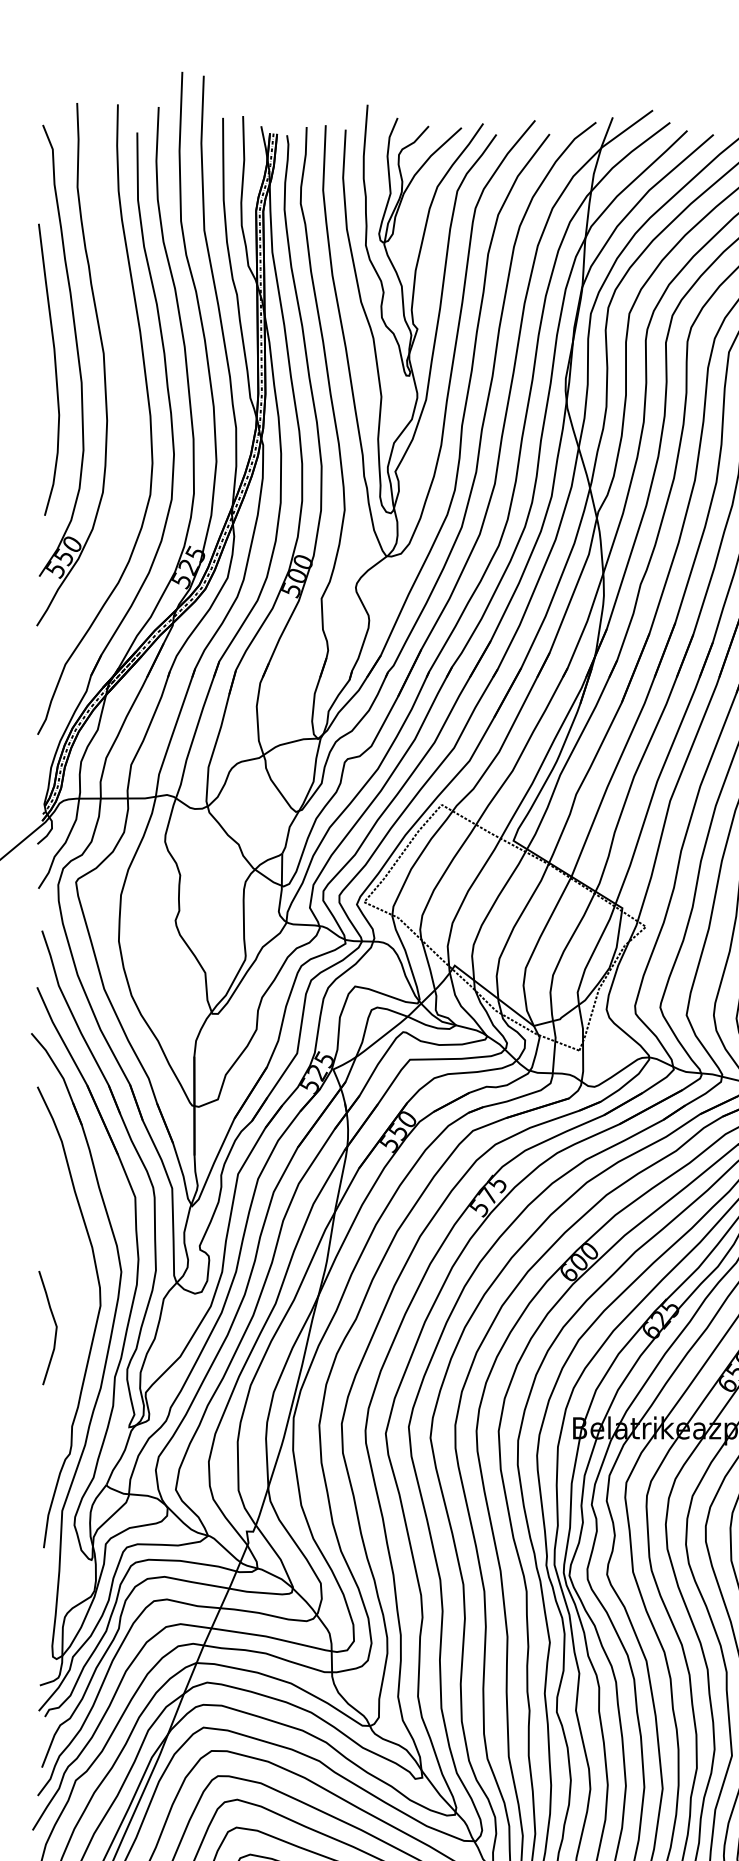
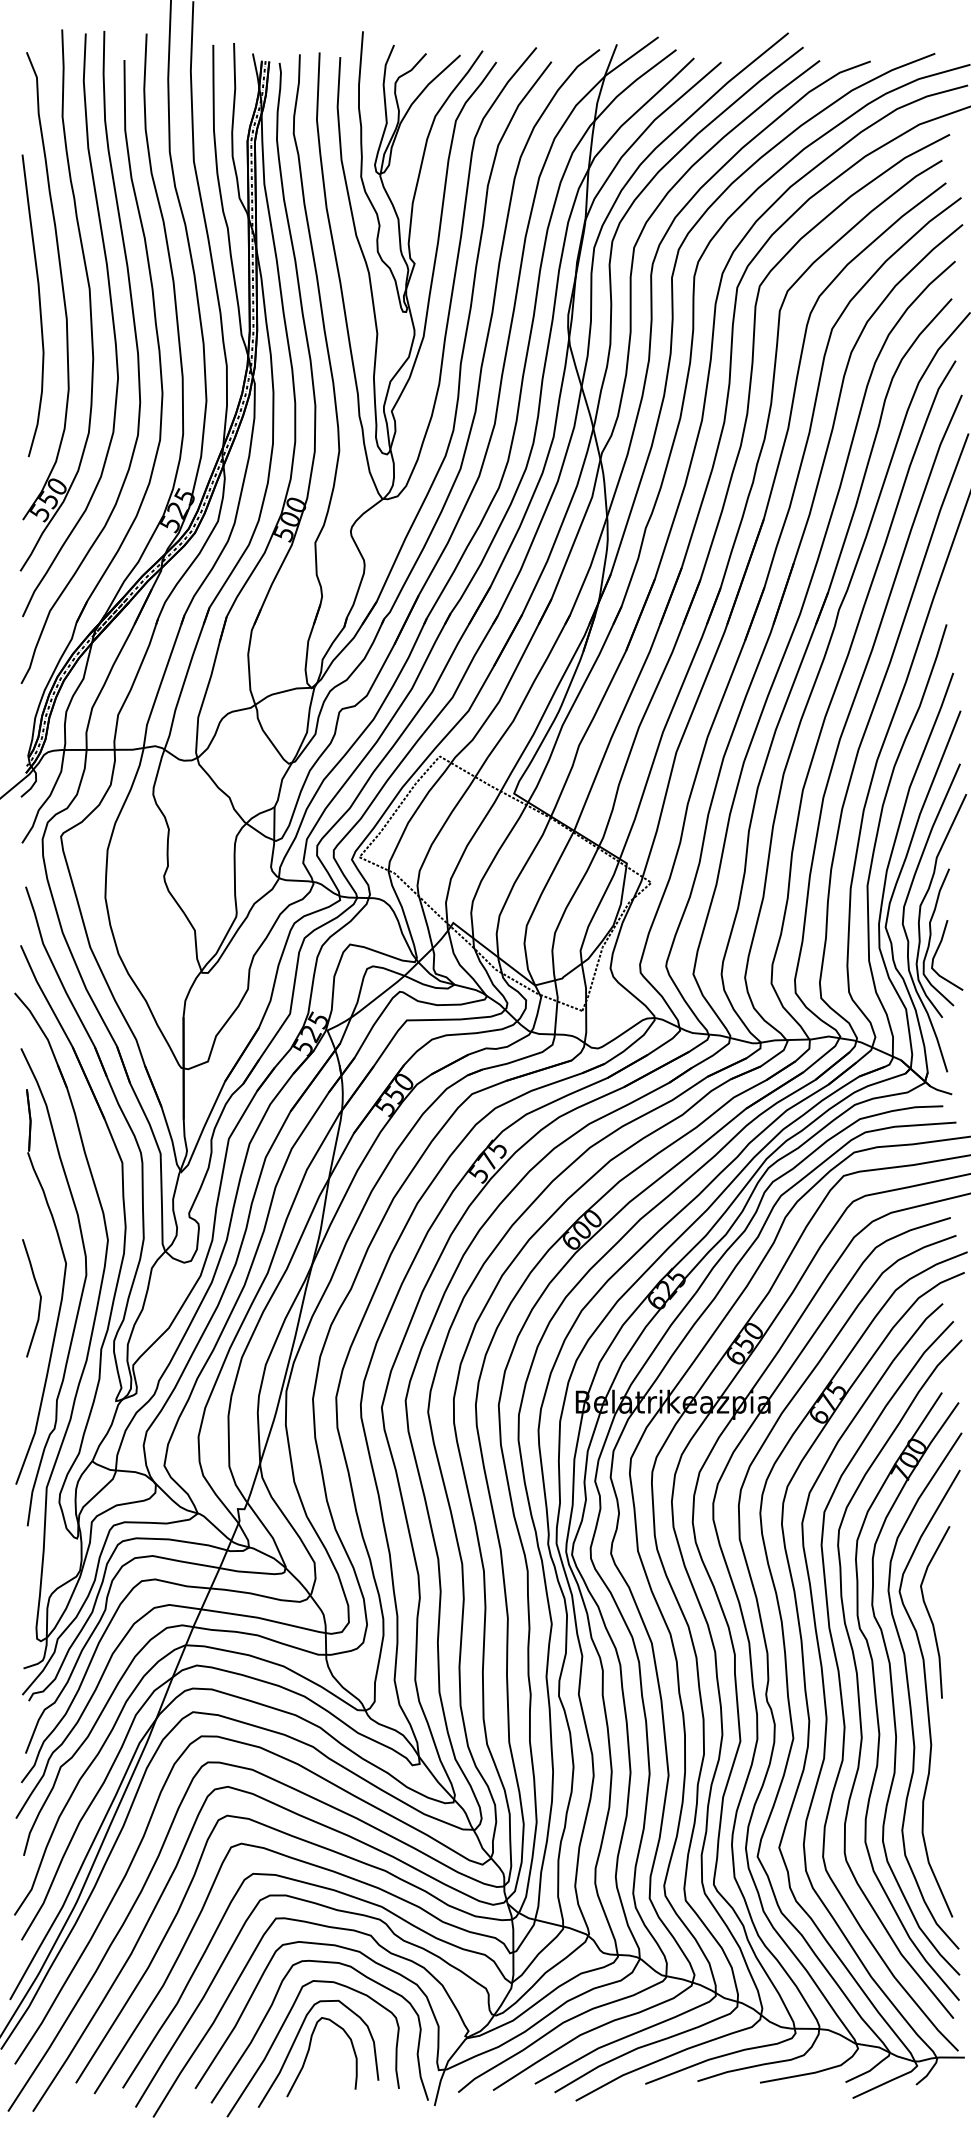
curve: (124, 380) -> (111, 316), added
part: (76, 1321) -> (61, 1291), added

